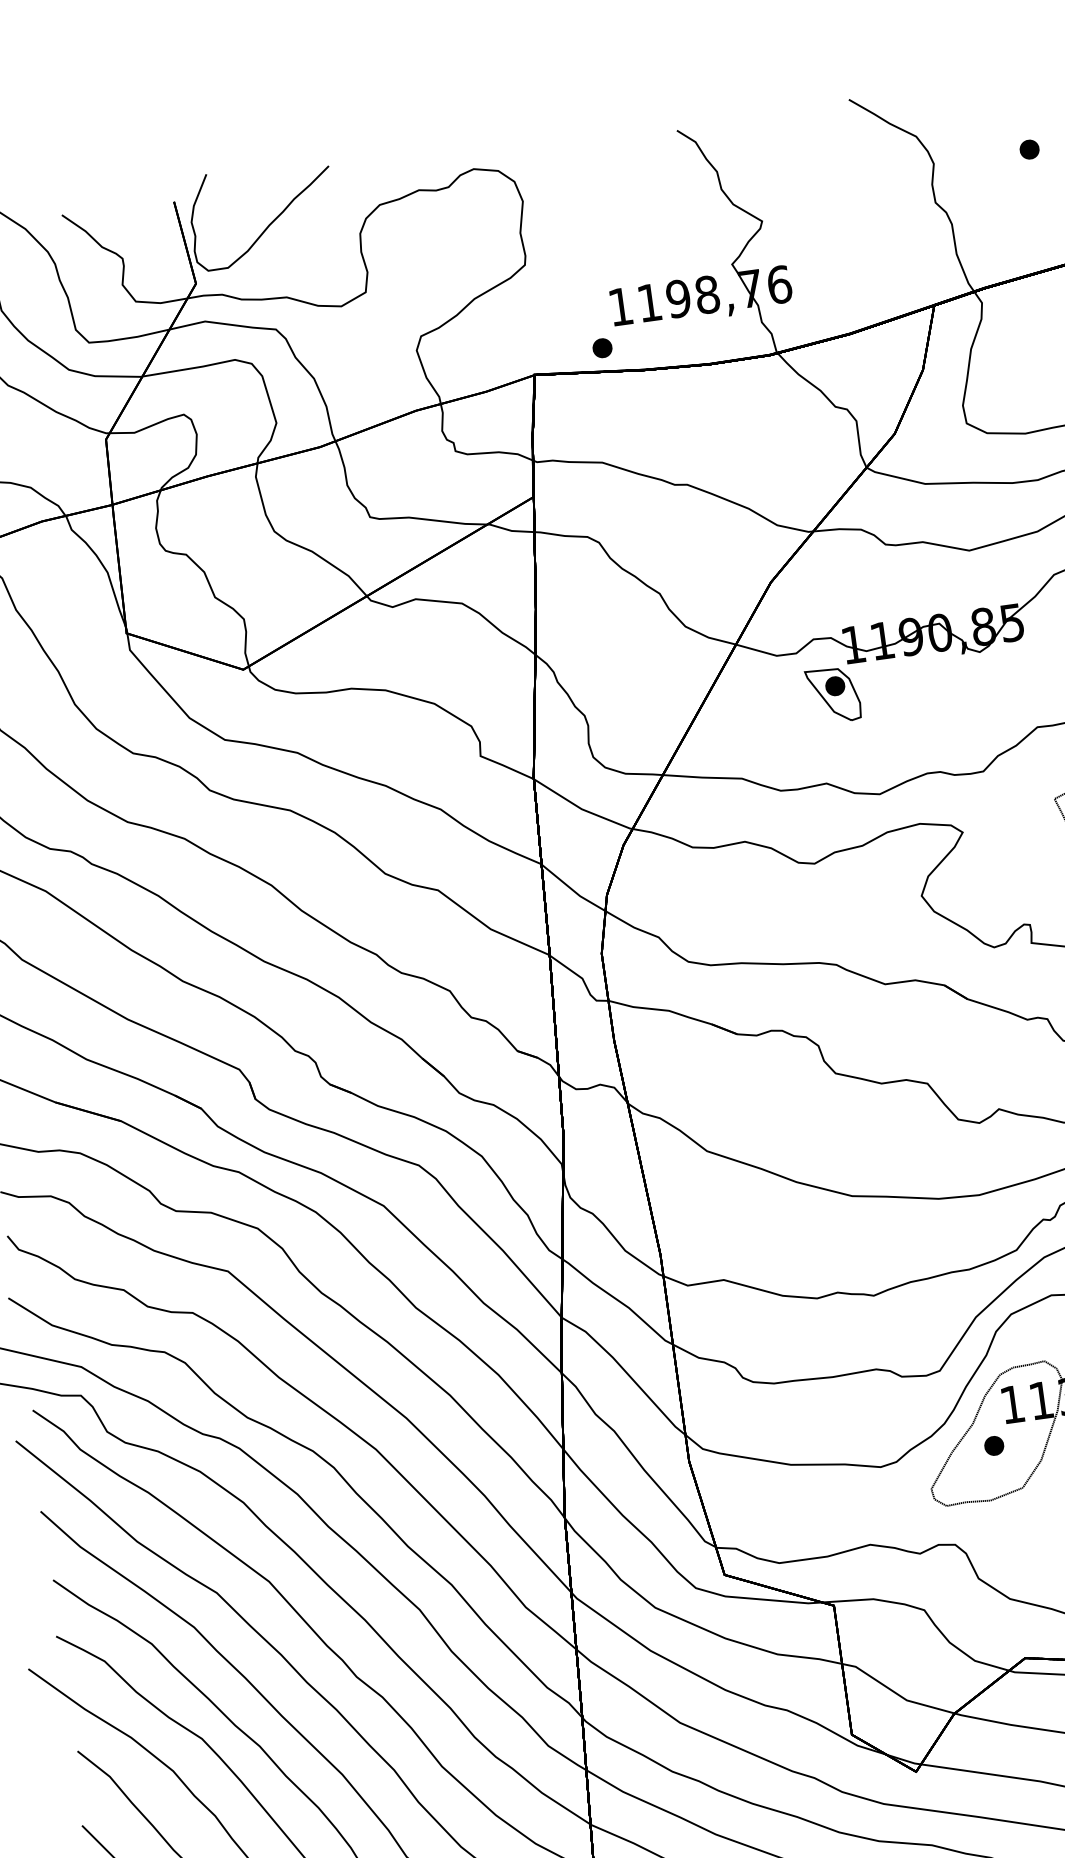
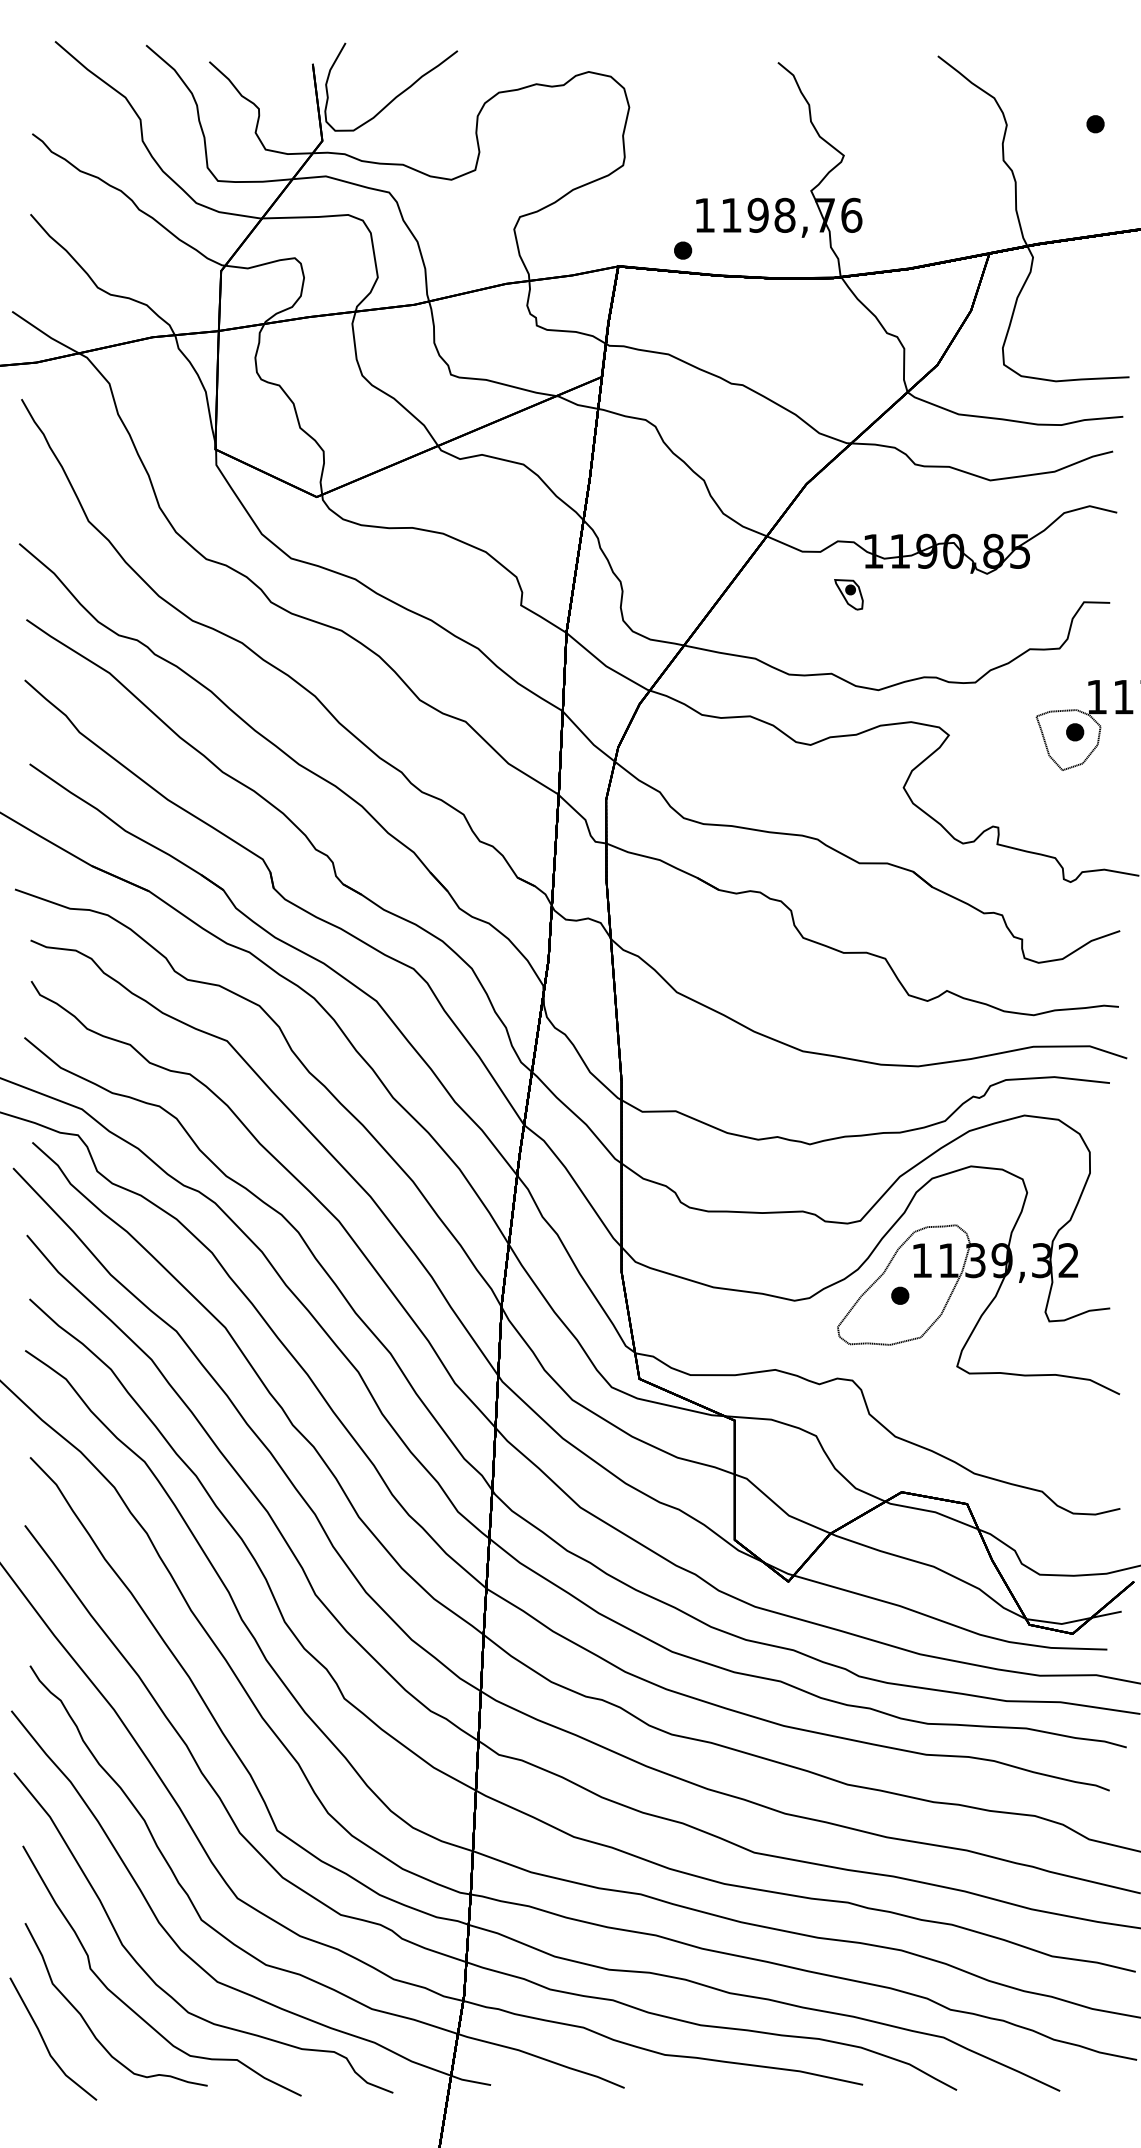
part: (833, 695) -> (848, 594), size x0.6

